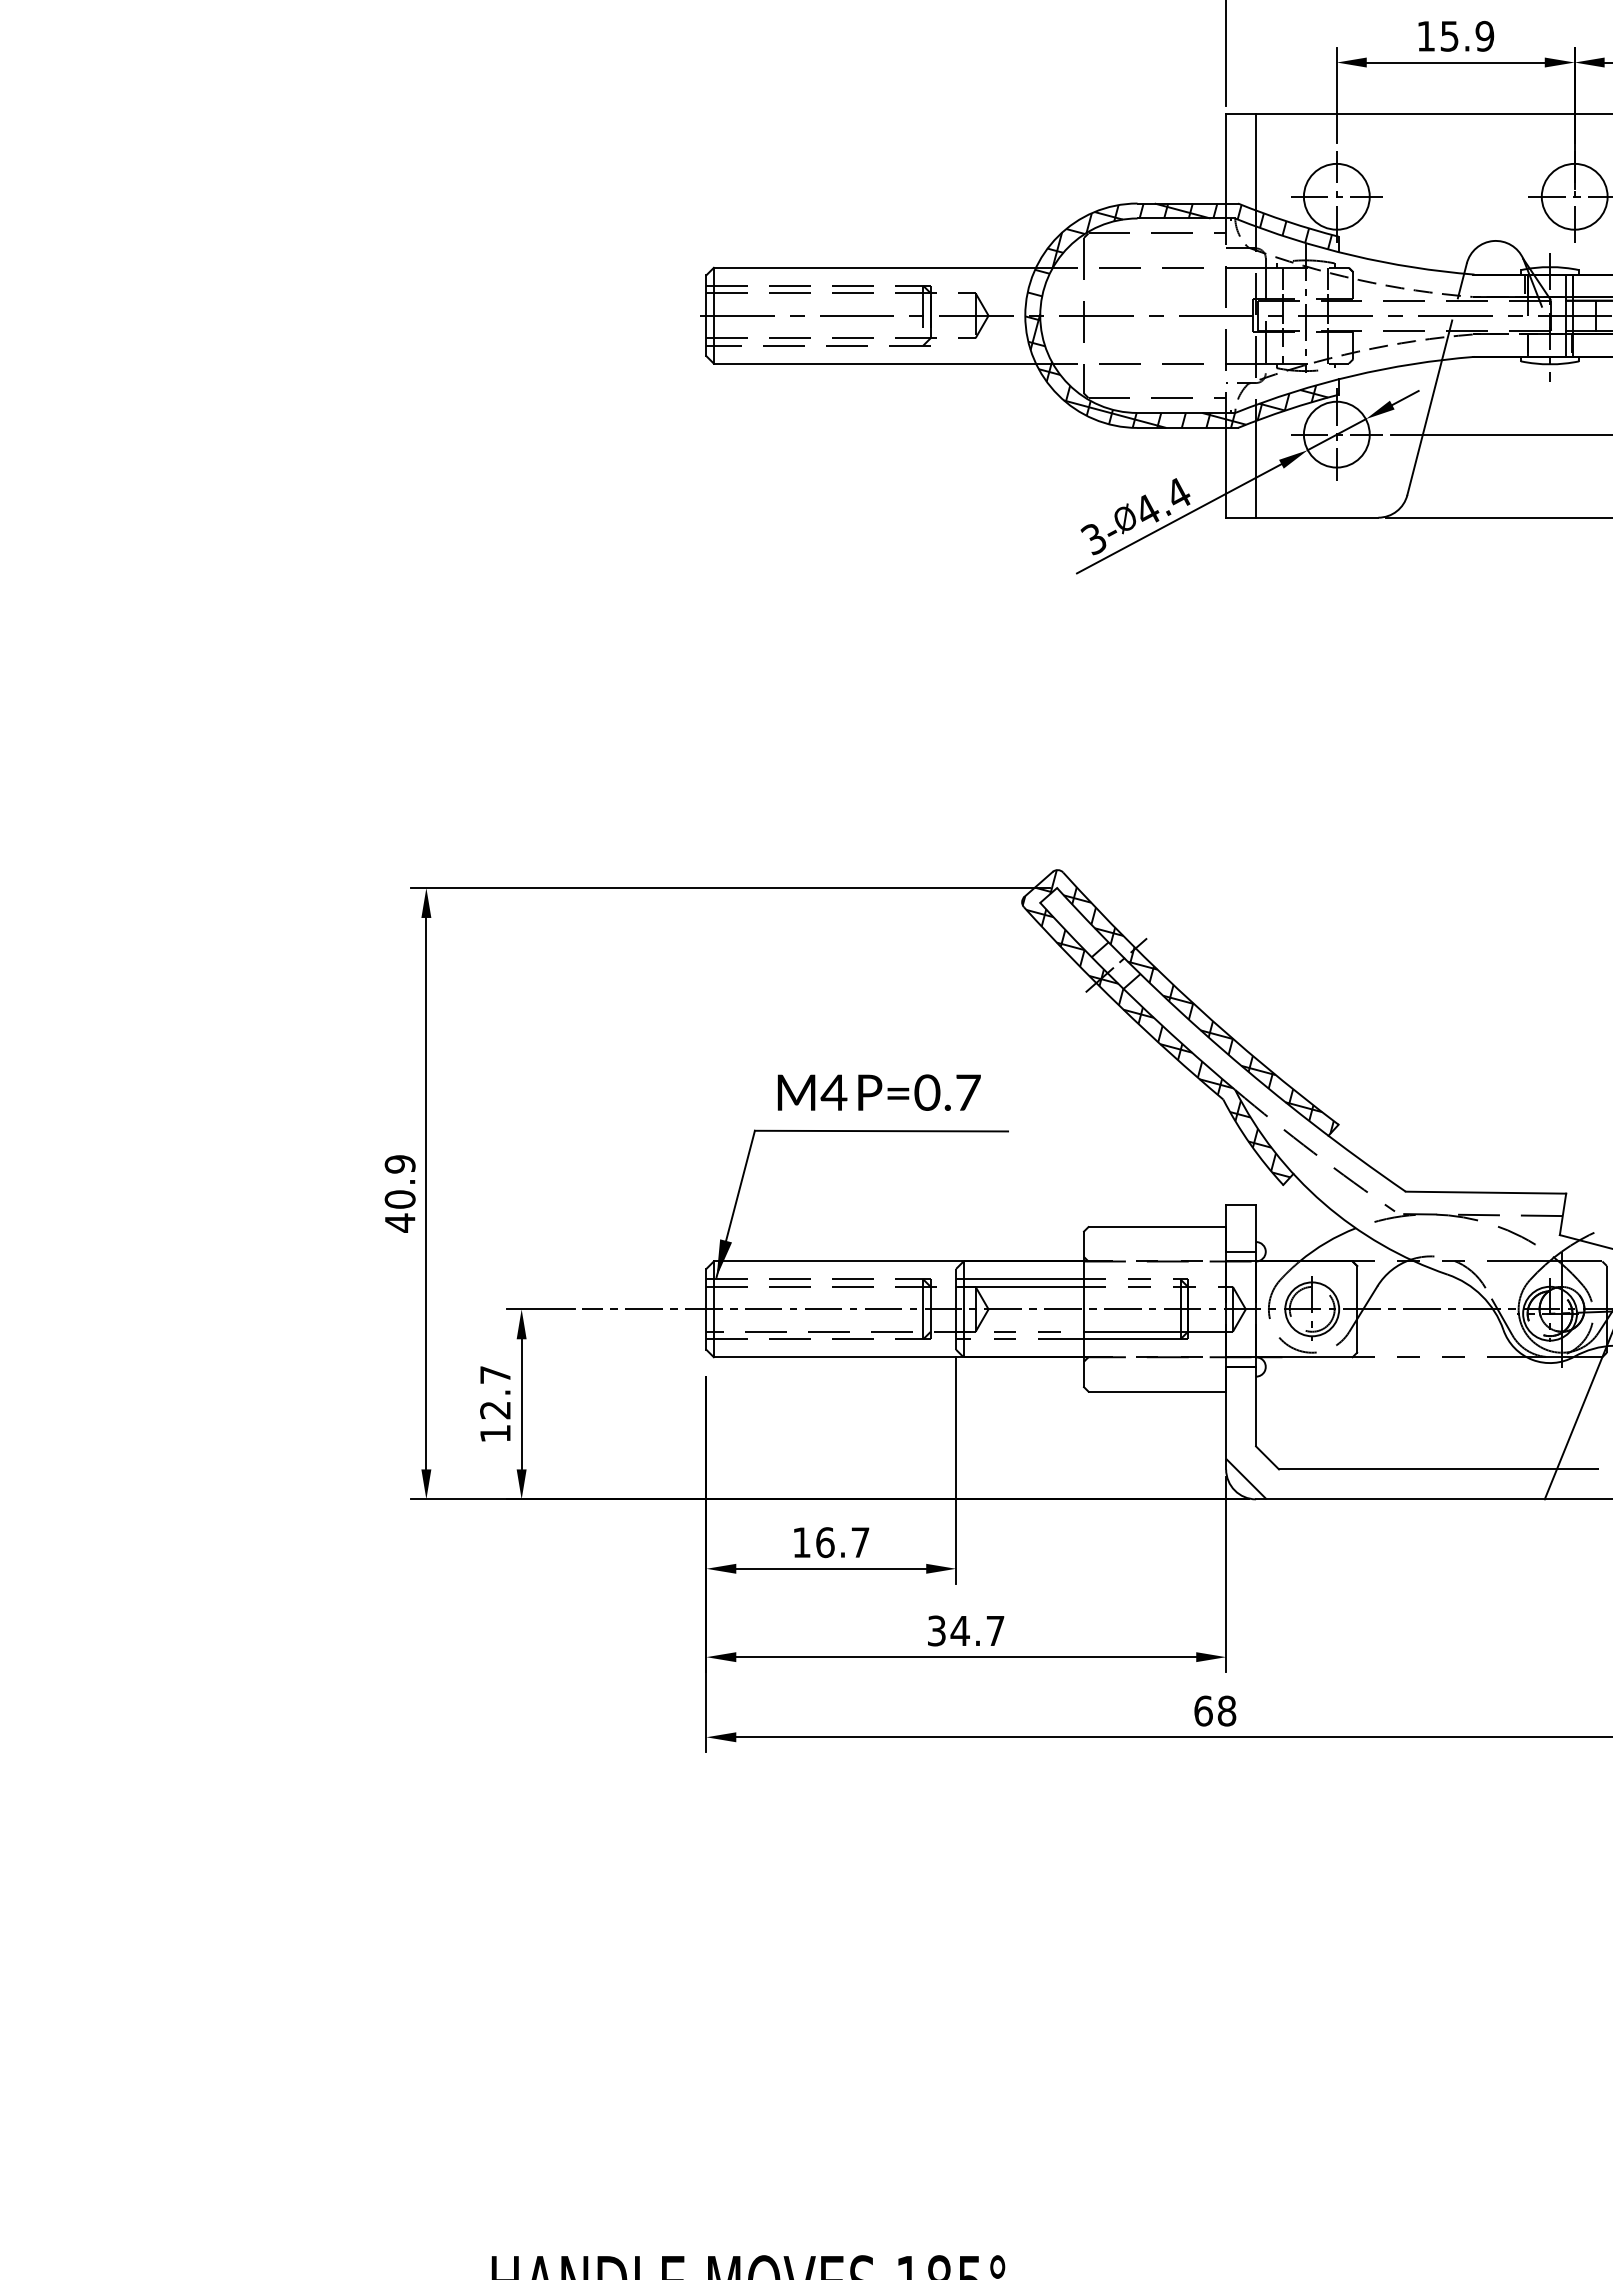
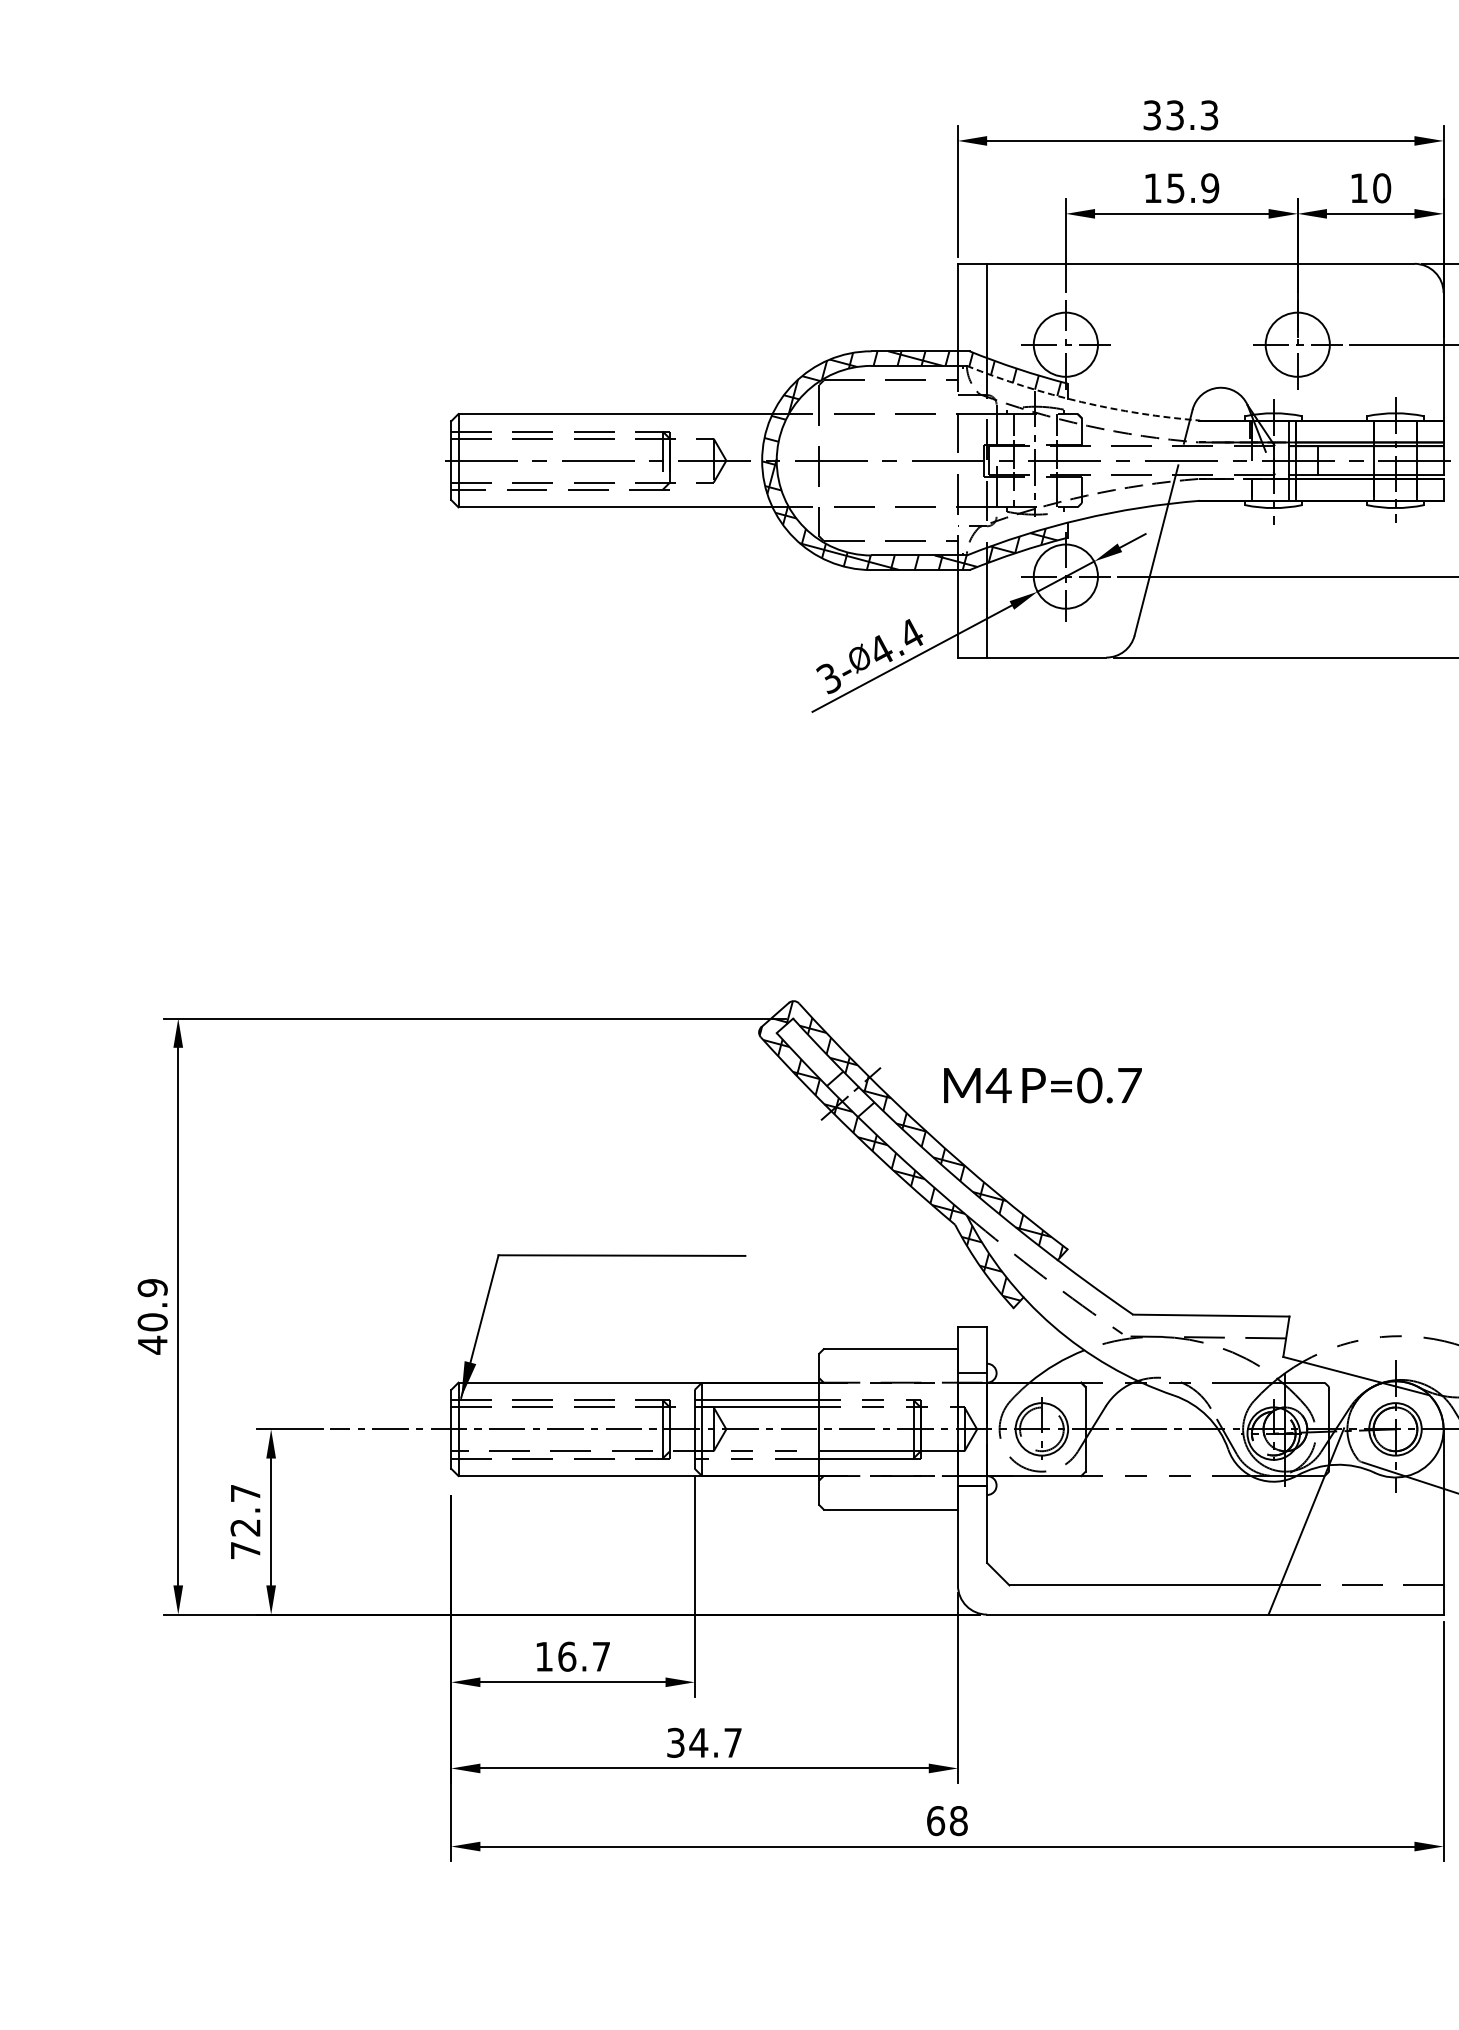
arc: (1352, 255) -> (1081, 401), solid -> dashed
text: (879, 1092) -> (1043, 1085), moved
text: (495, 1433) -> (245, 1550), 12.7 -> 72.7
line: (1246, 1478) -> (977, 1594), removed

